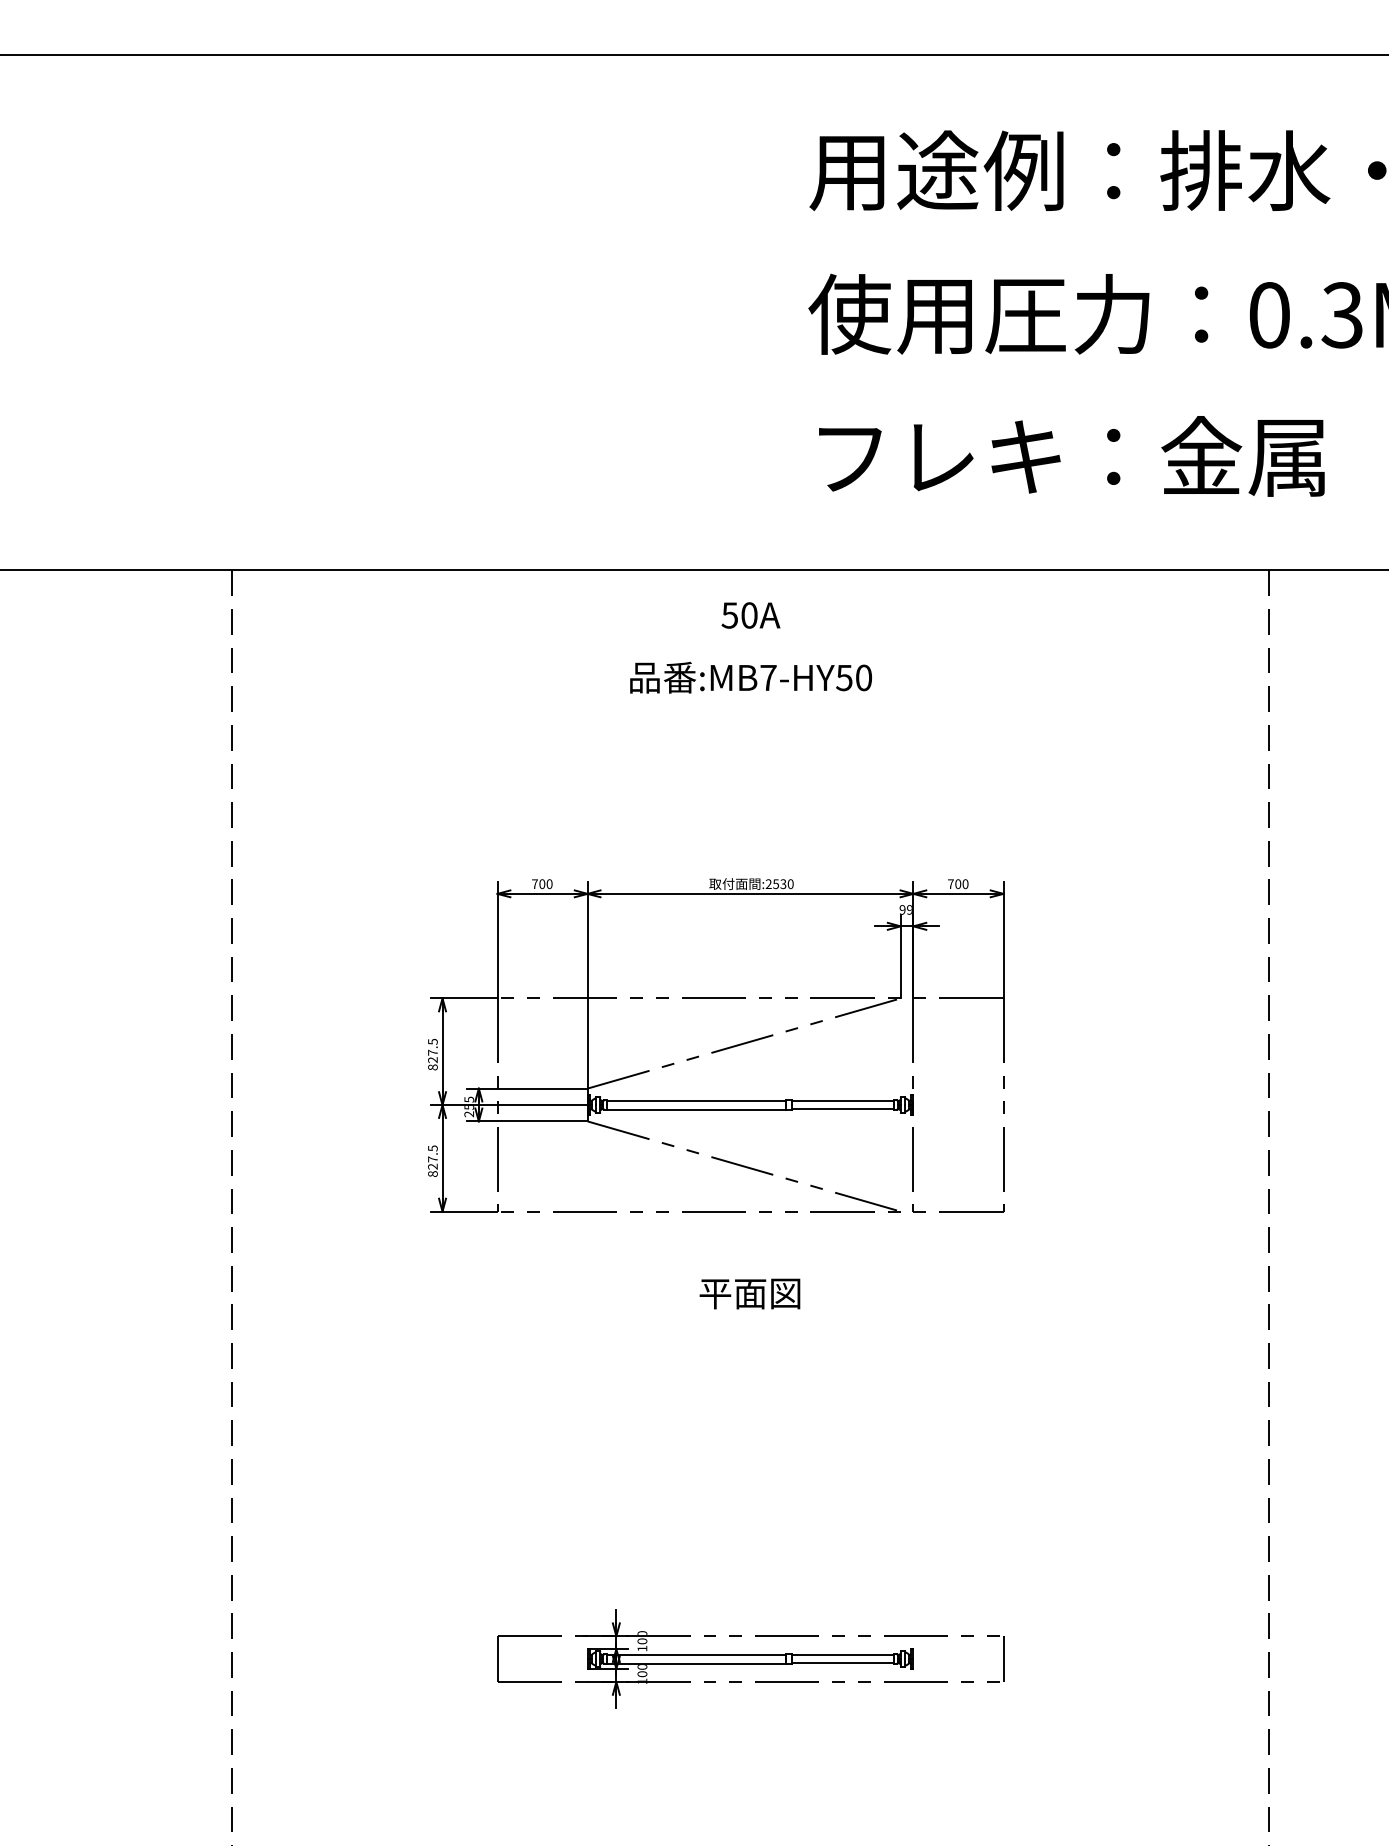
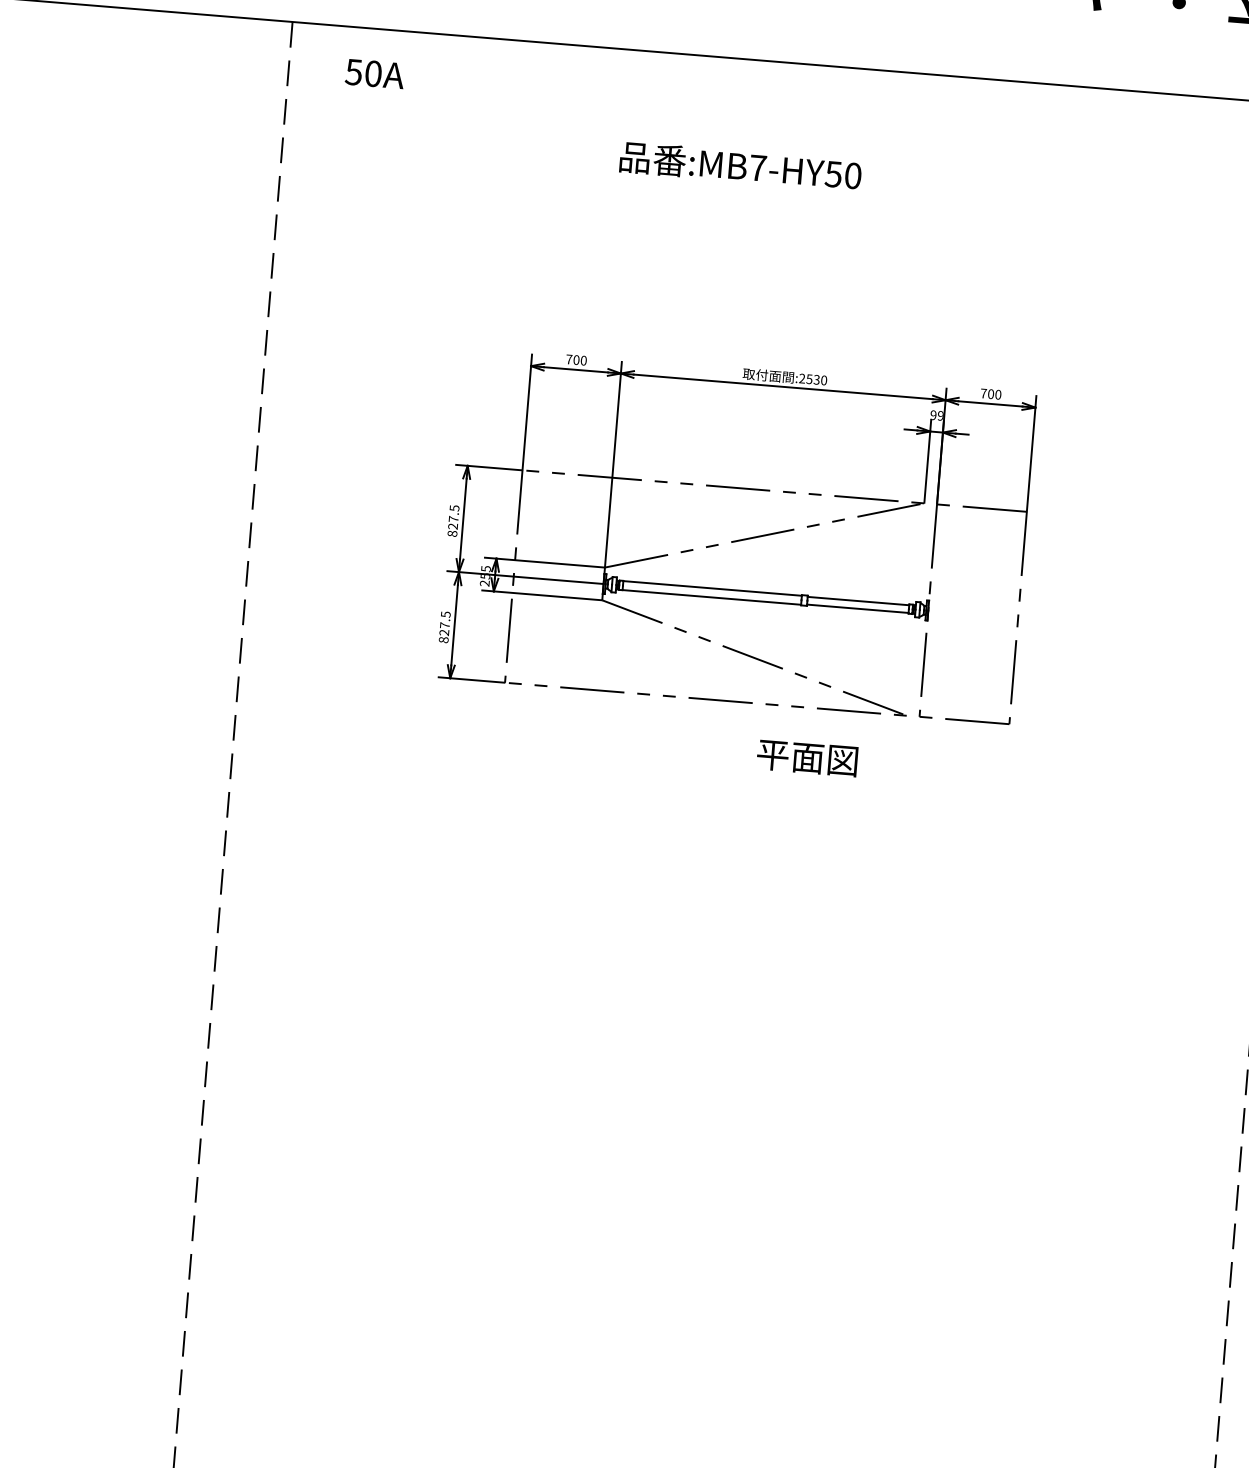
text: (750, 615) -> (374, 73), moved
text: (750, 677) -> (740, 166), moved
text: (749, 1293) -> (806, 757), moved
part: (750, 1658) -> (720, 1148), removed

